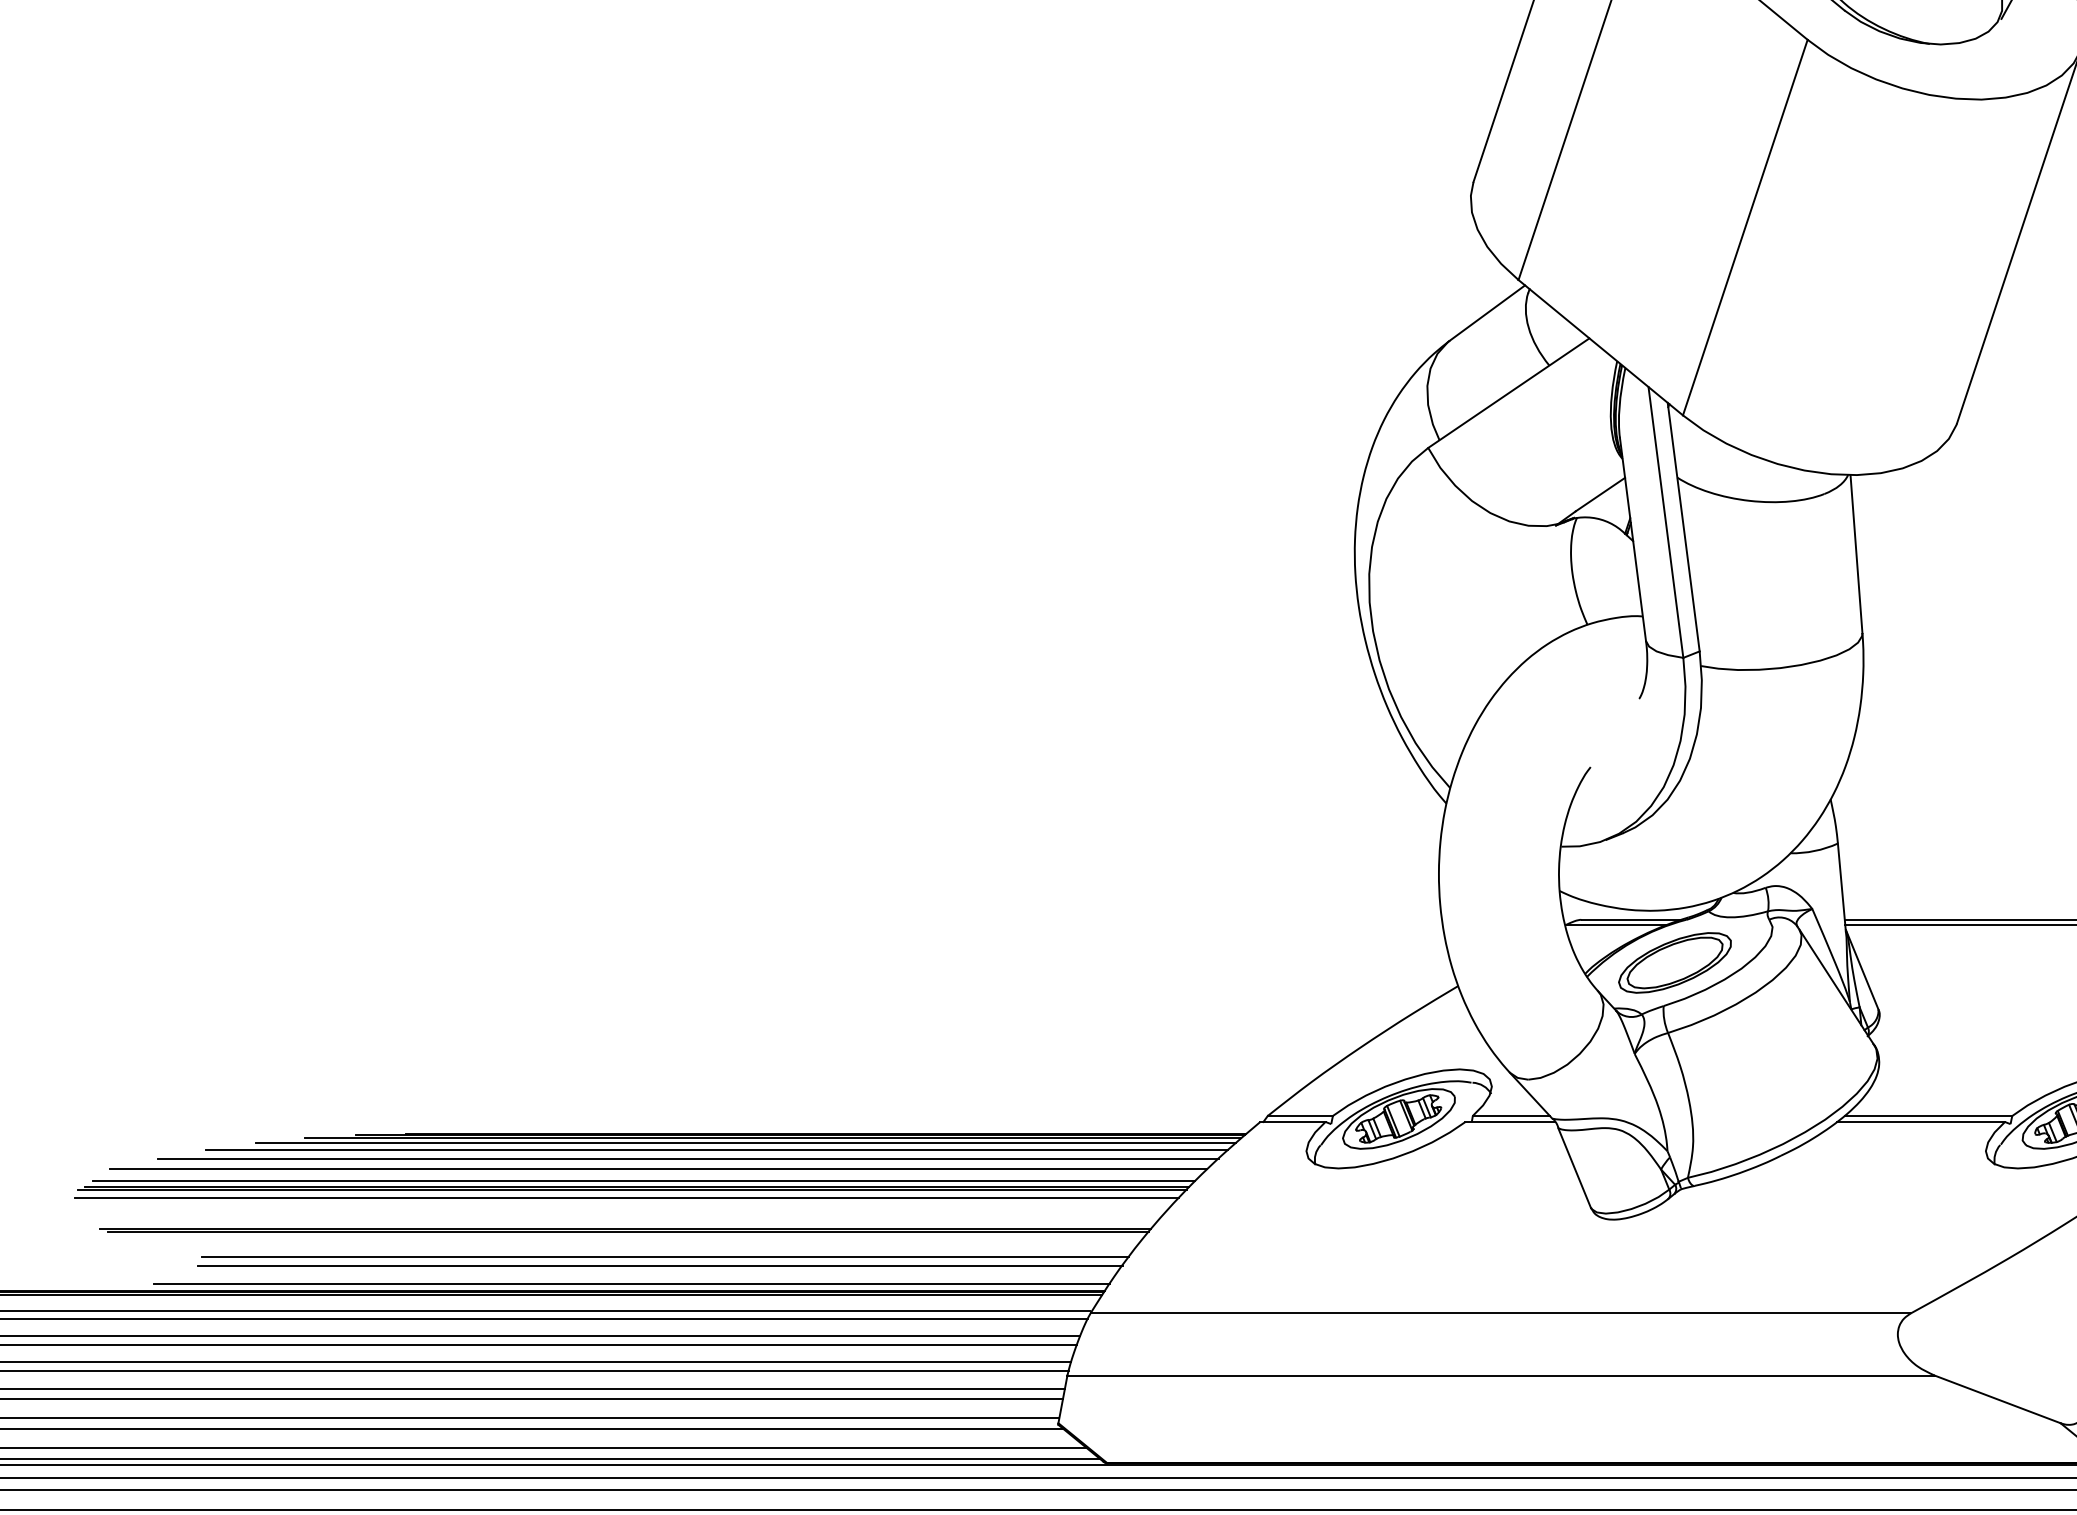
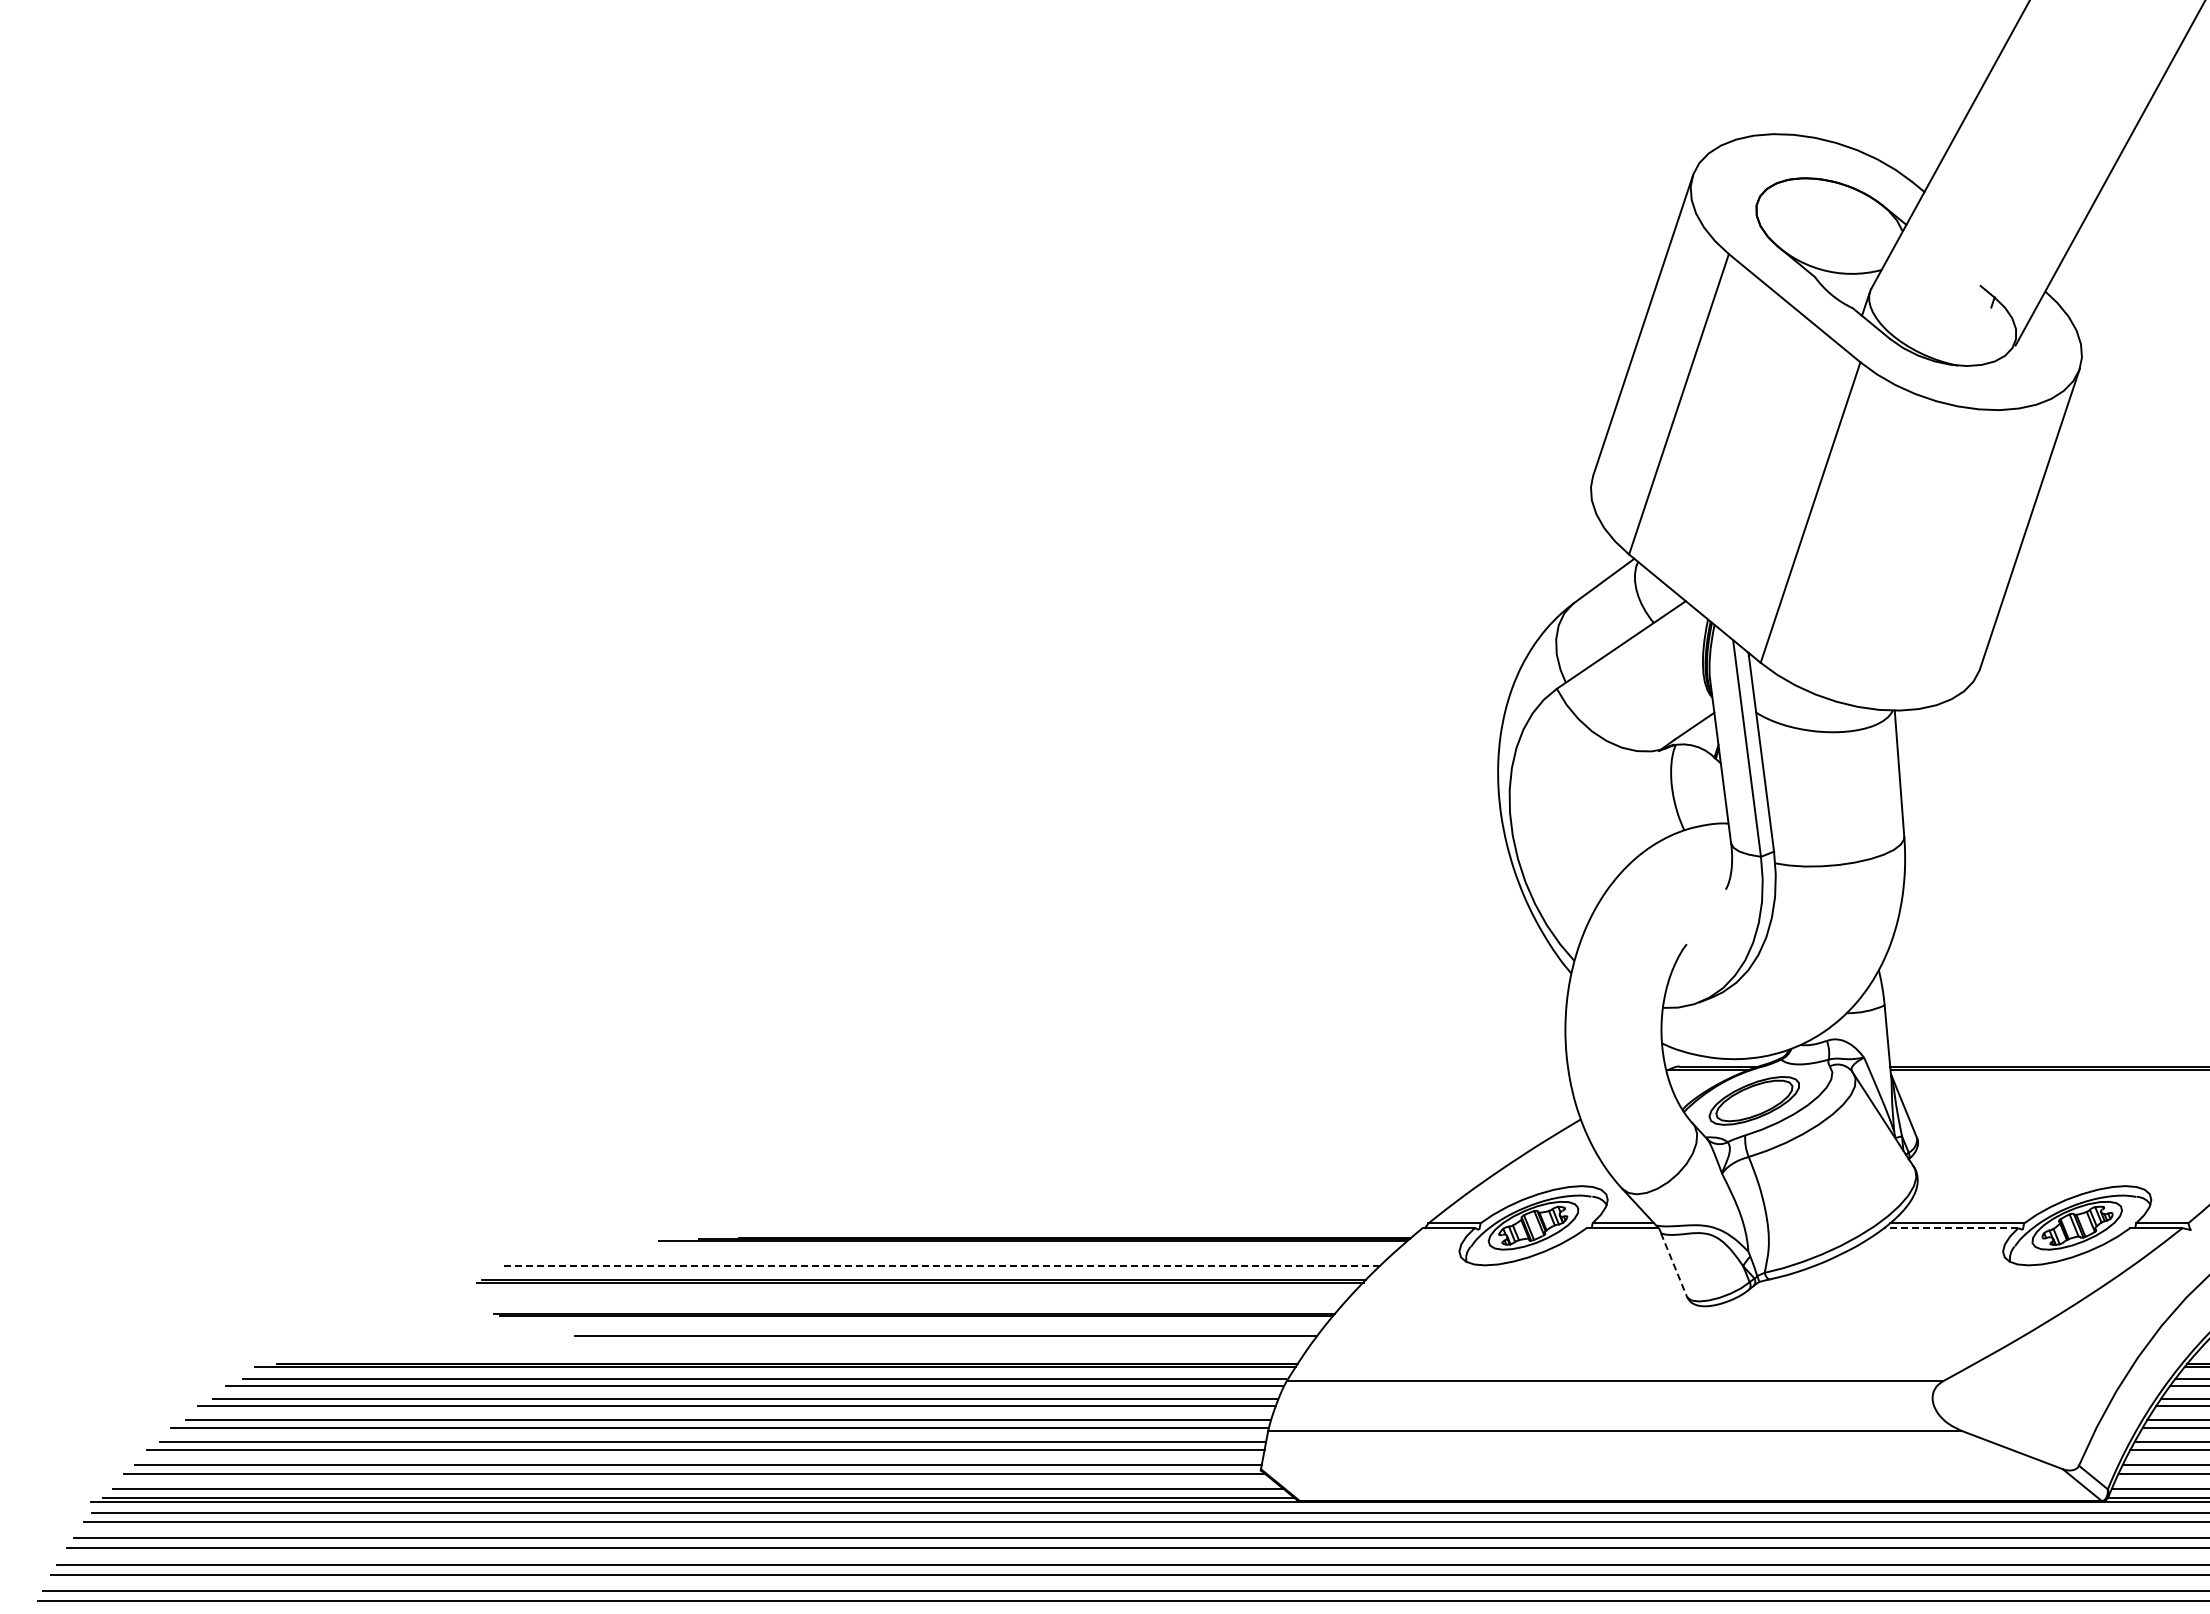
line: (1920, 1122) -> (1950, 1228), solid -> dashed
line: (745, 1143) -> (1010, 1245), removed
line: (716, 1149) -> (987, 1250), removed
line: (687, 1158) -> (964, 1257), removed
line: (657, 1168) -> (940, 1265), solid -> dashed
line: (1575, 1168) -> (1674, 1265), solid -> dashed
line: (644, 1181) -> (929, 1275), removed
line: (626, 1198) -> (915, 1289), removed
line: (660, 1266) -> (942, 1343), removed
line: (631, 1283) -> (919, 1357), removed

